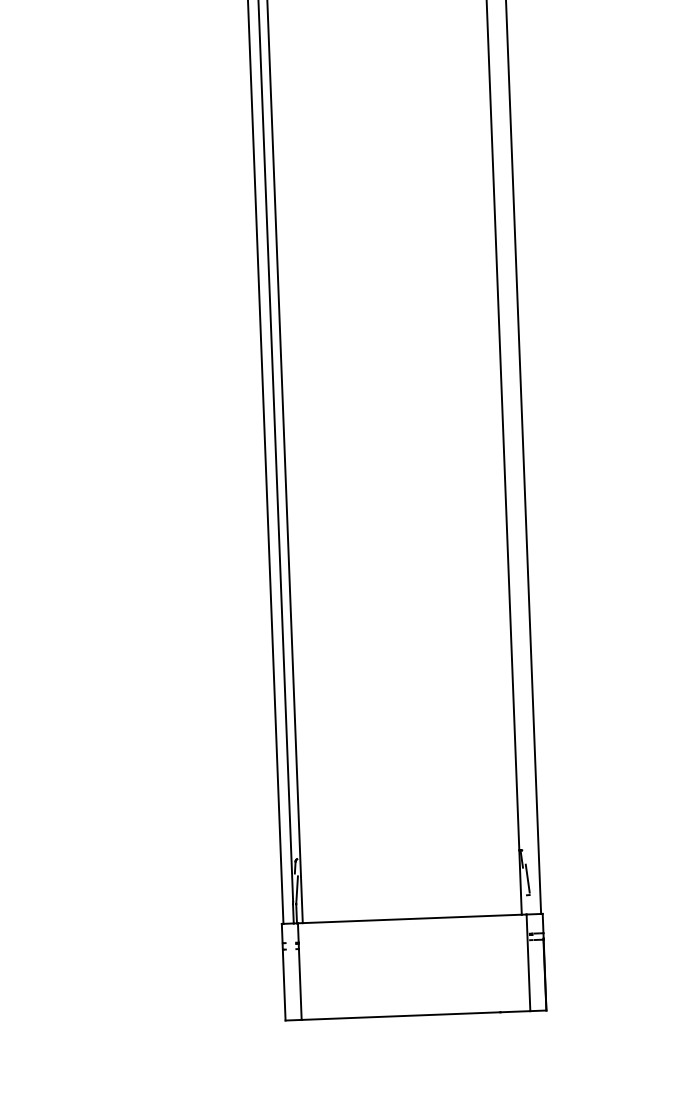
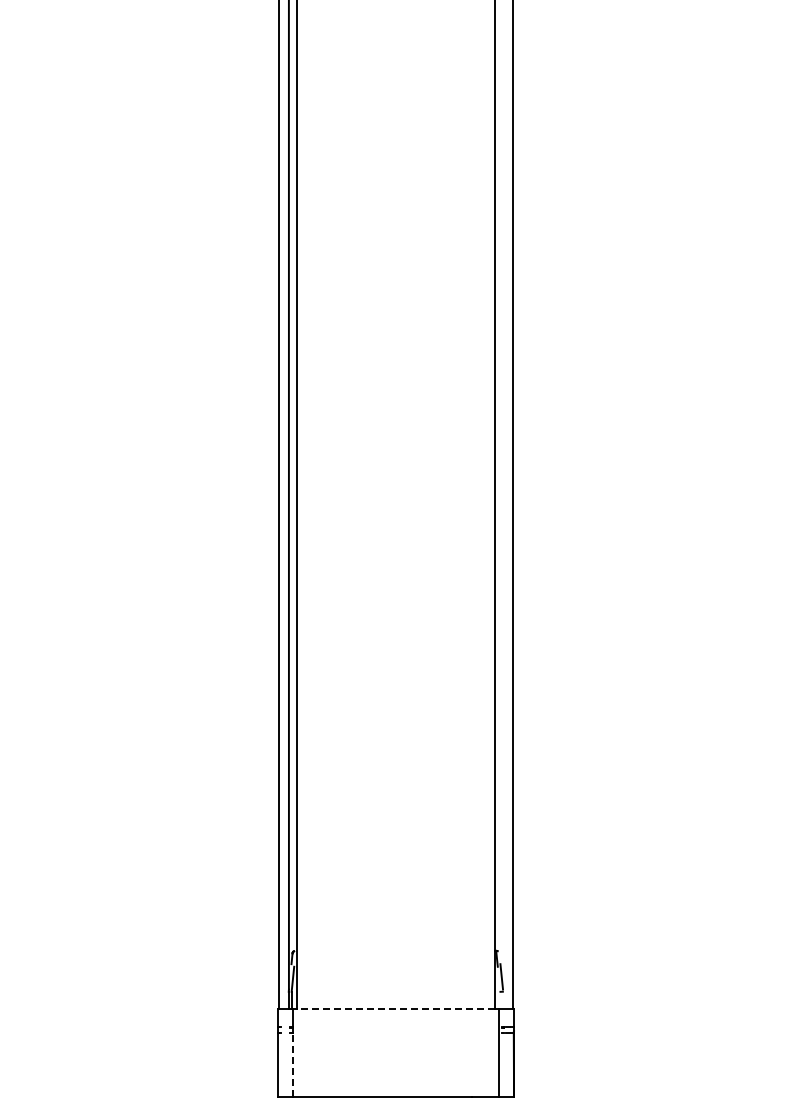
line: (411, 919) -> (395, 1009), solid -> dashed
line: (300, 984) -> (292, 1064), solid -> dashed

